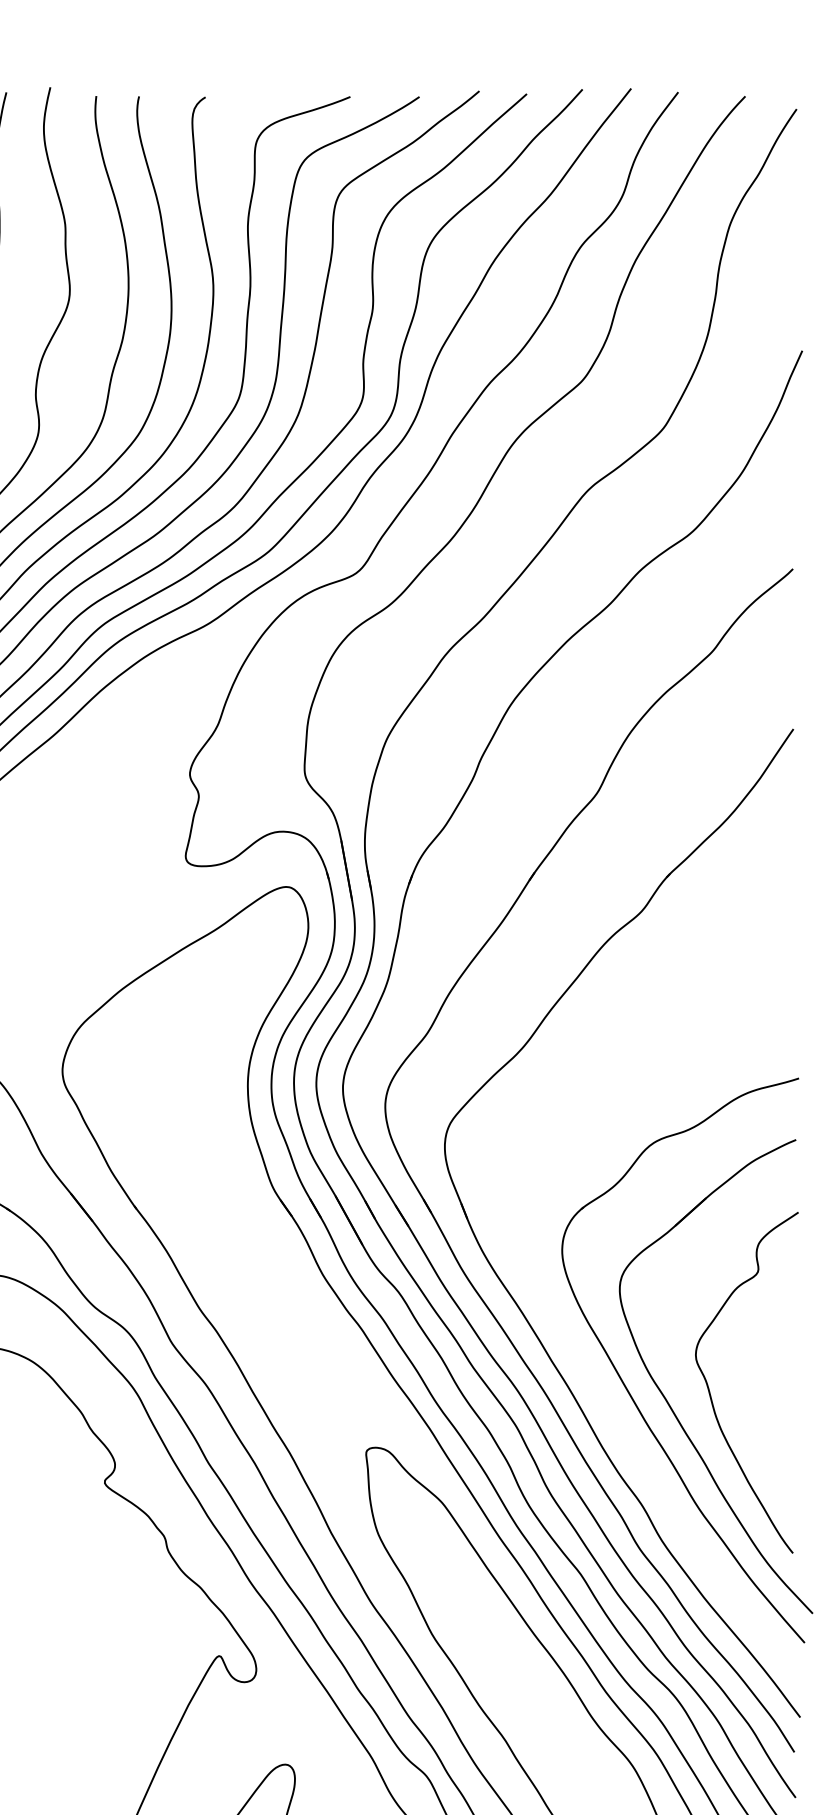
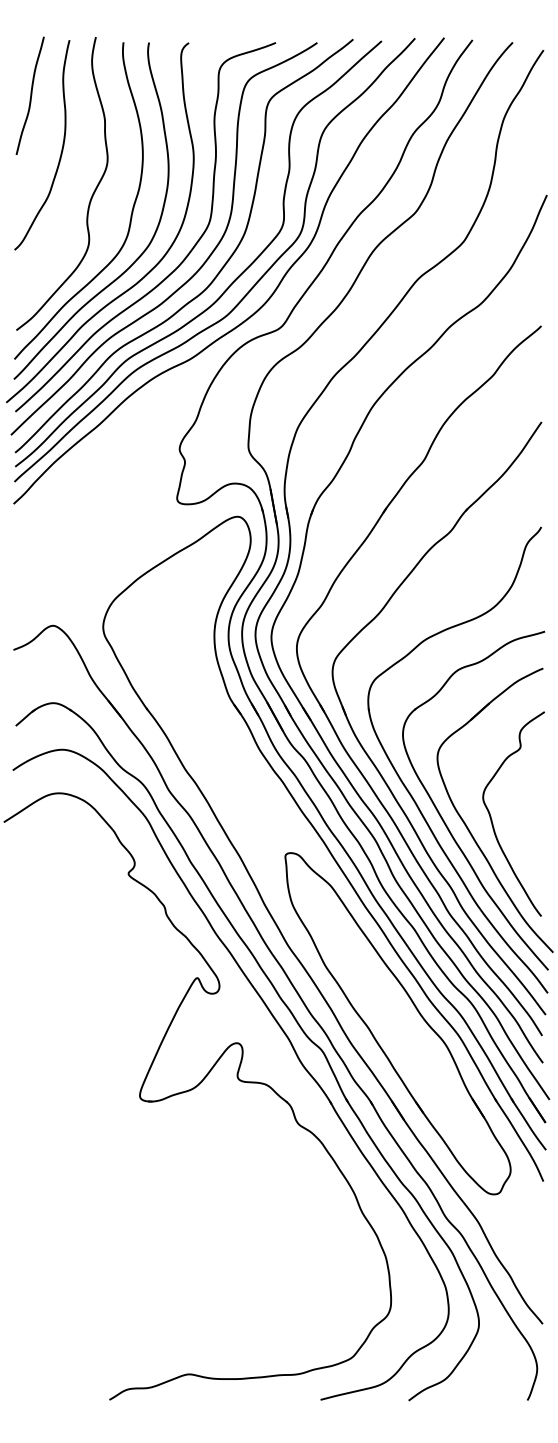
part: (574, 1346) -> (410, 792), added

